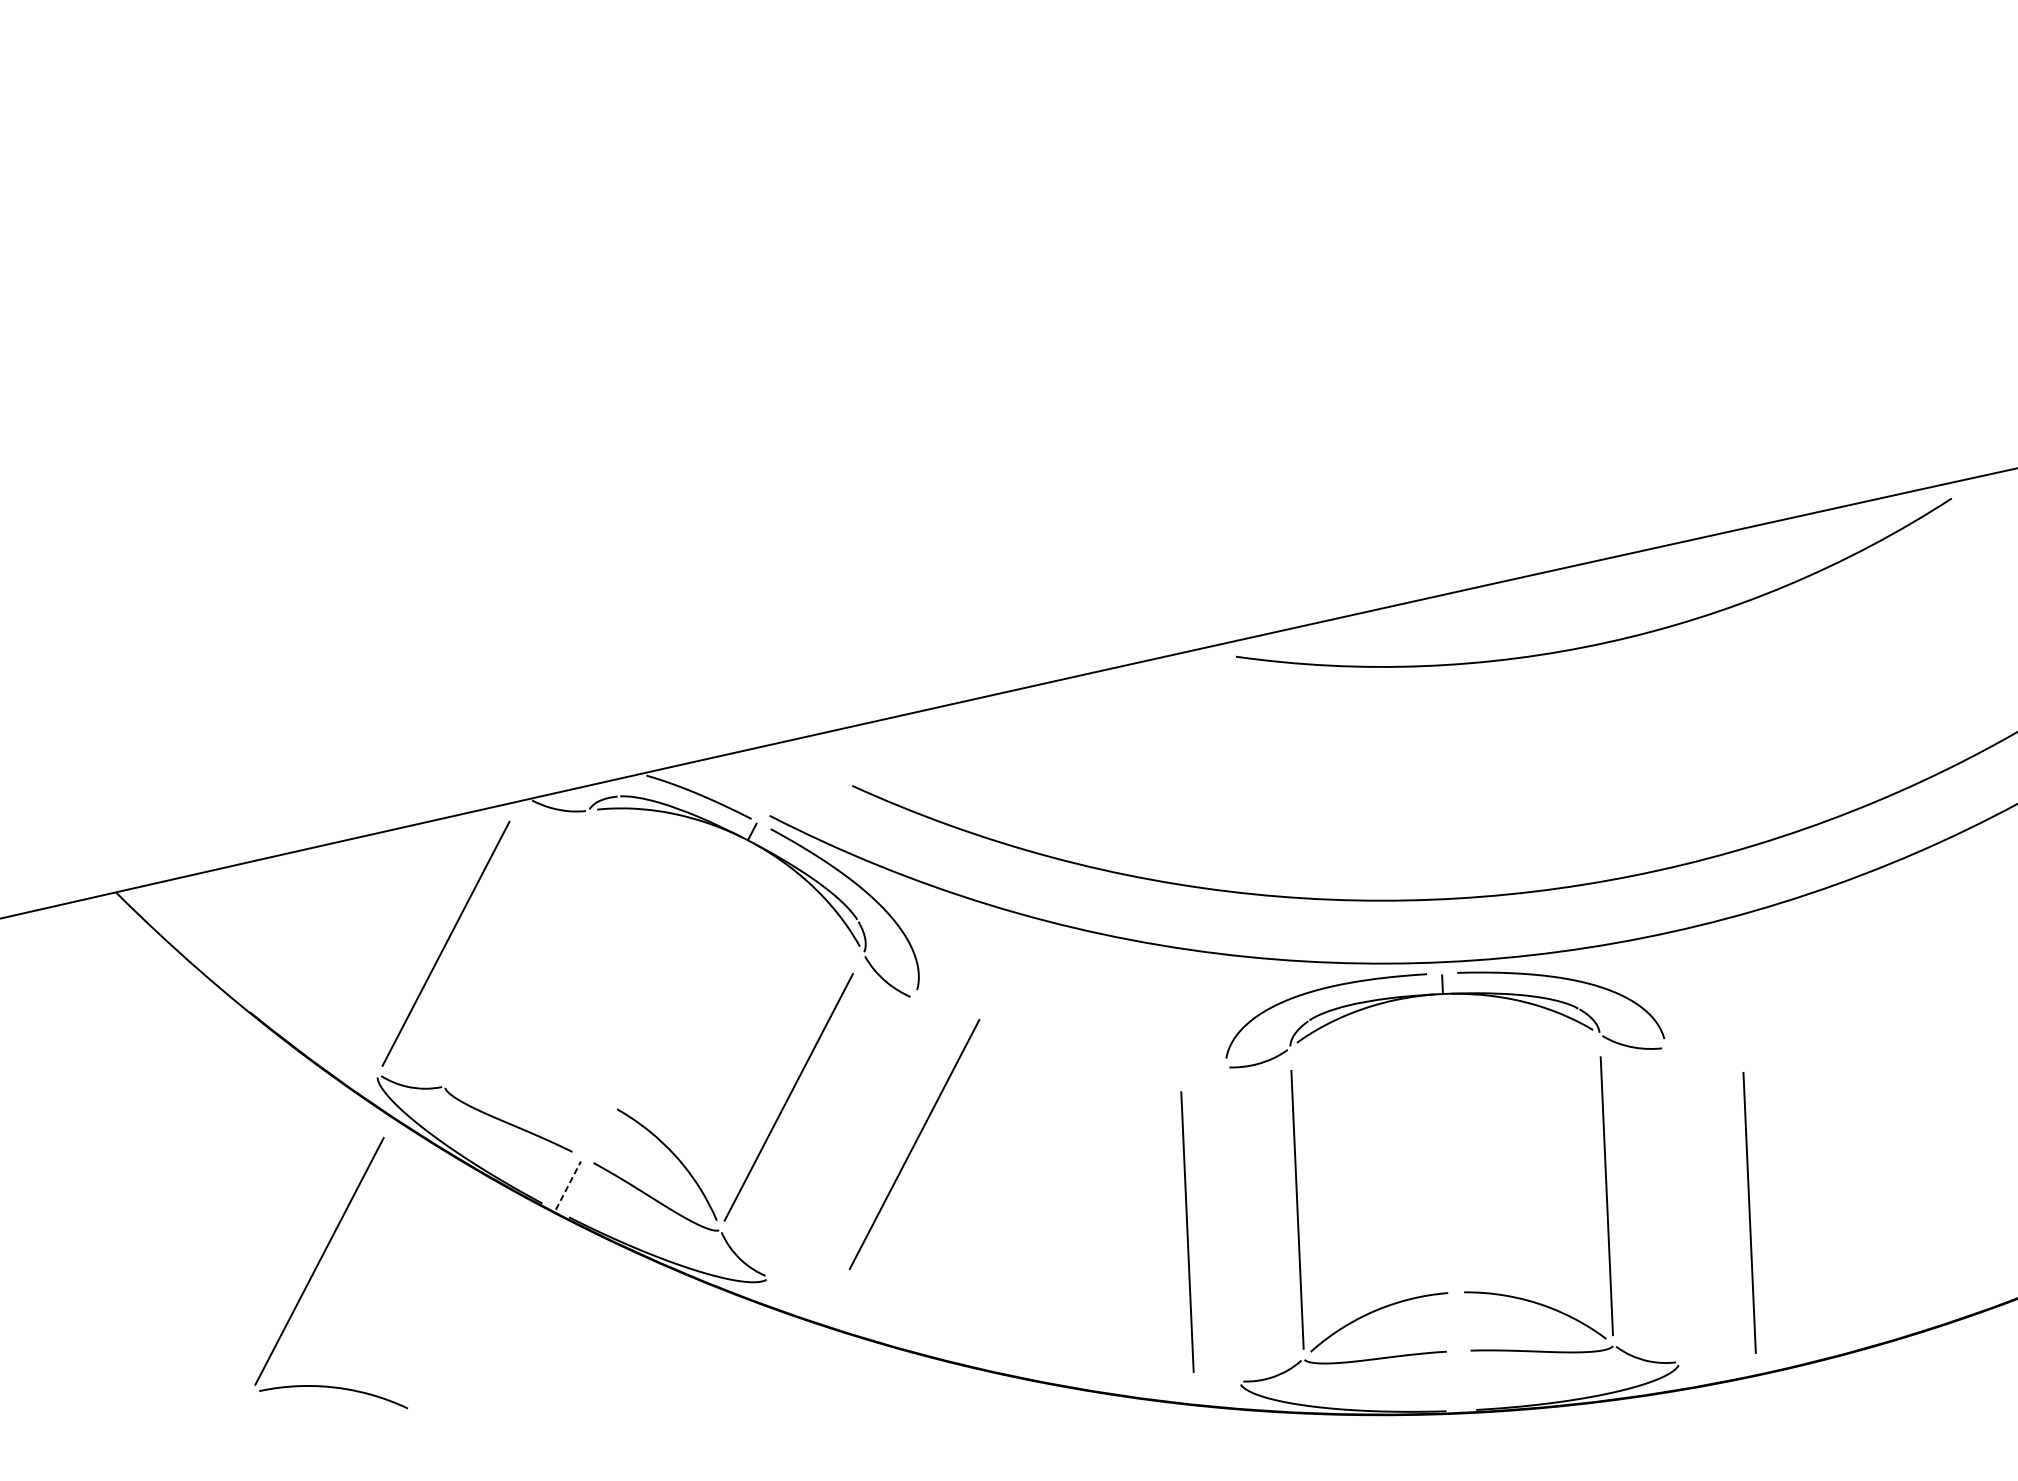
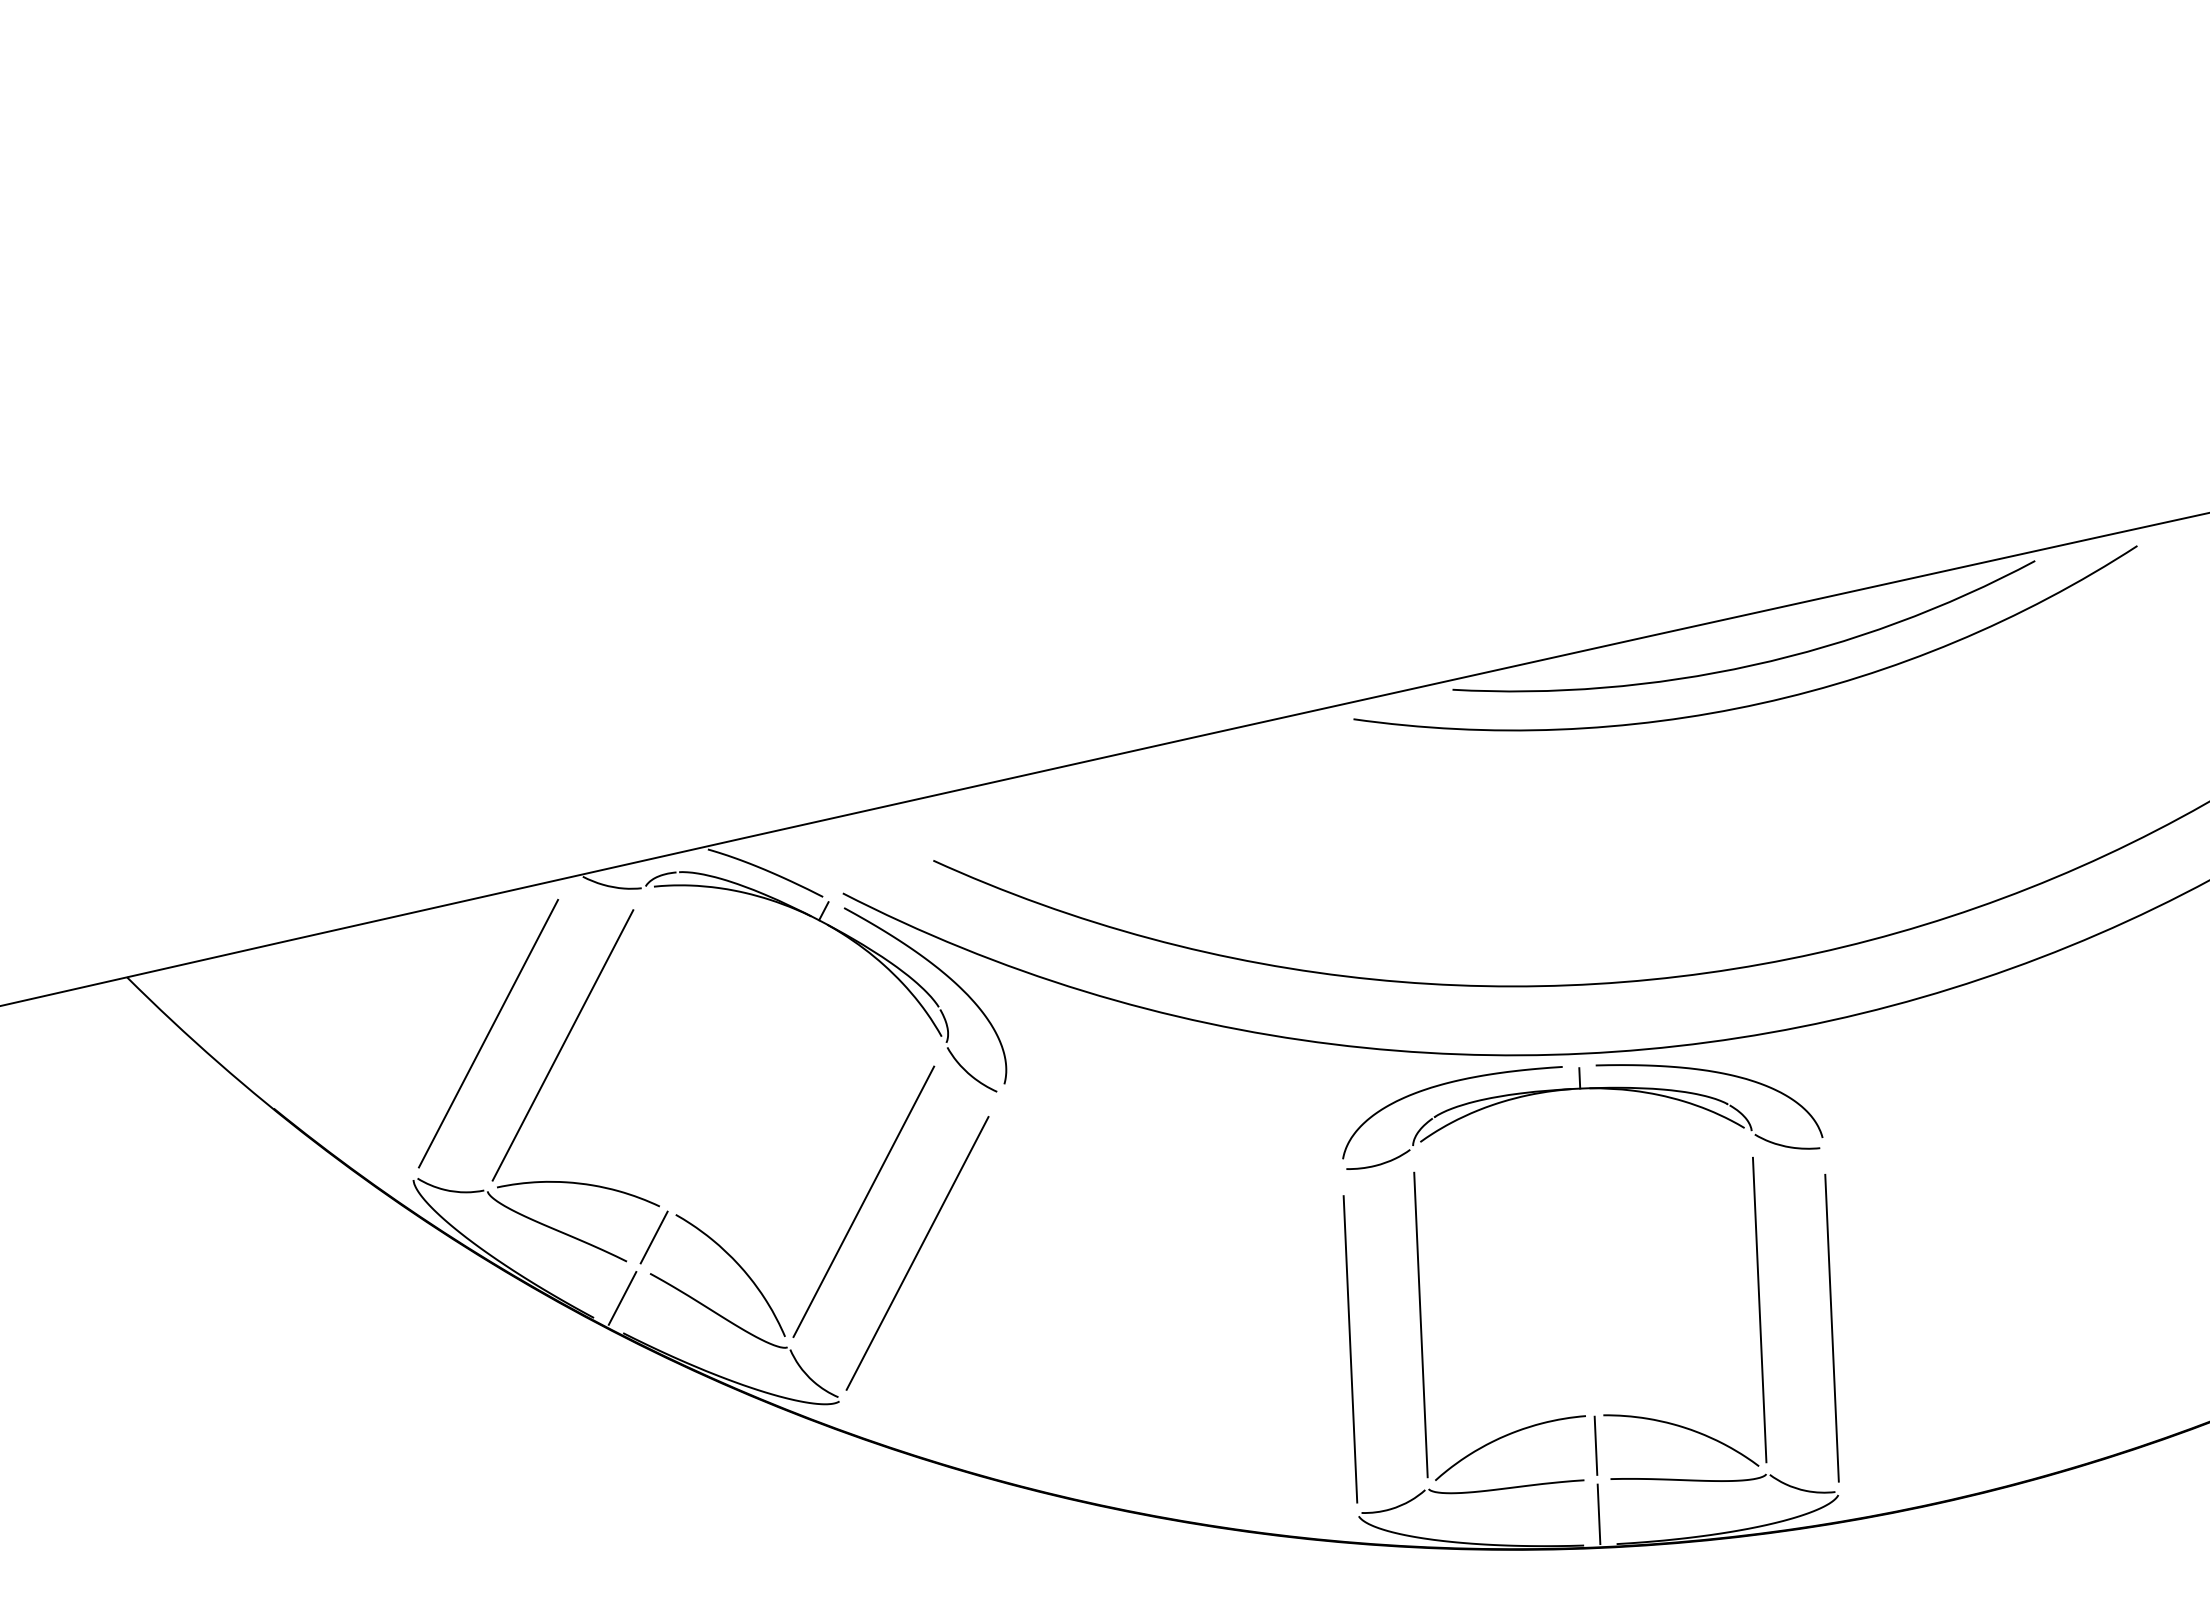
arc: (1602, 605) -> (1754, 663), added
line: (596, 1129) -> (653, 1237), added
line: (914, 1144) -> (917, 1253), moved
line: (568, 1185) -> (622, 1298), dashed -> solid
line: (1749, 1213) -> (1831, 1328), moved
line: (1187, 1232) -> (1350, 1349), moved
part: (318, 1266) -> (561, 1050), moved
line: (1456, 1319) -> (1595, 1445), added
line: (1459, 1382) -> (1598, 1514), added

